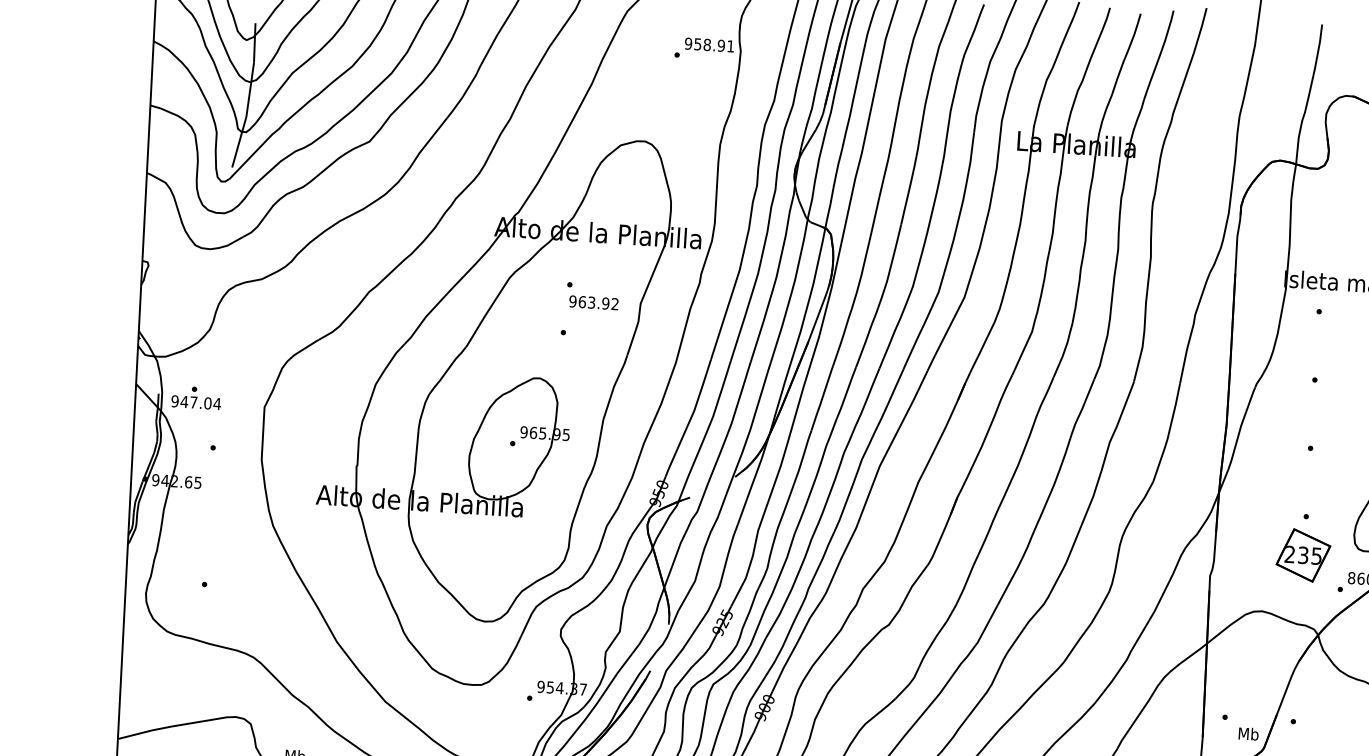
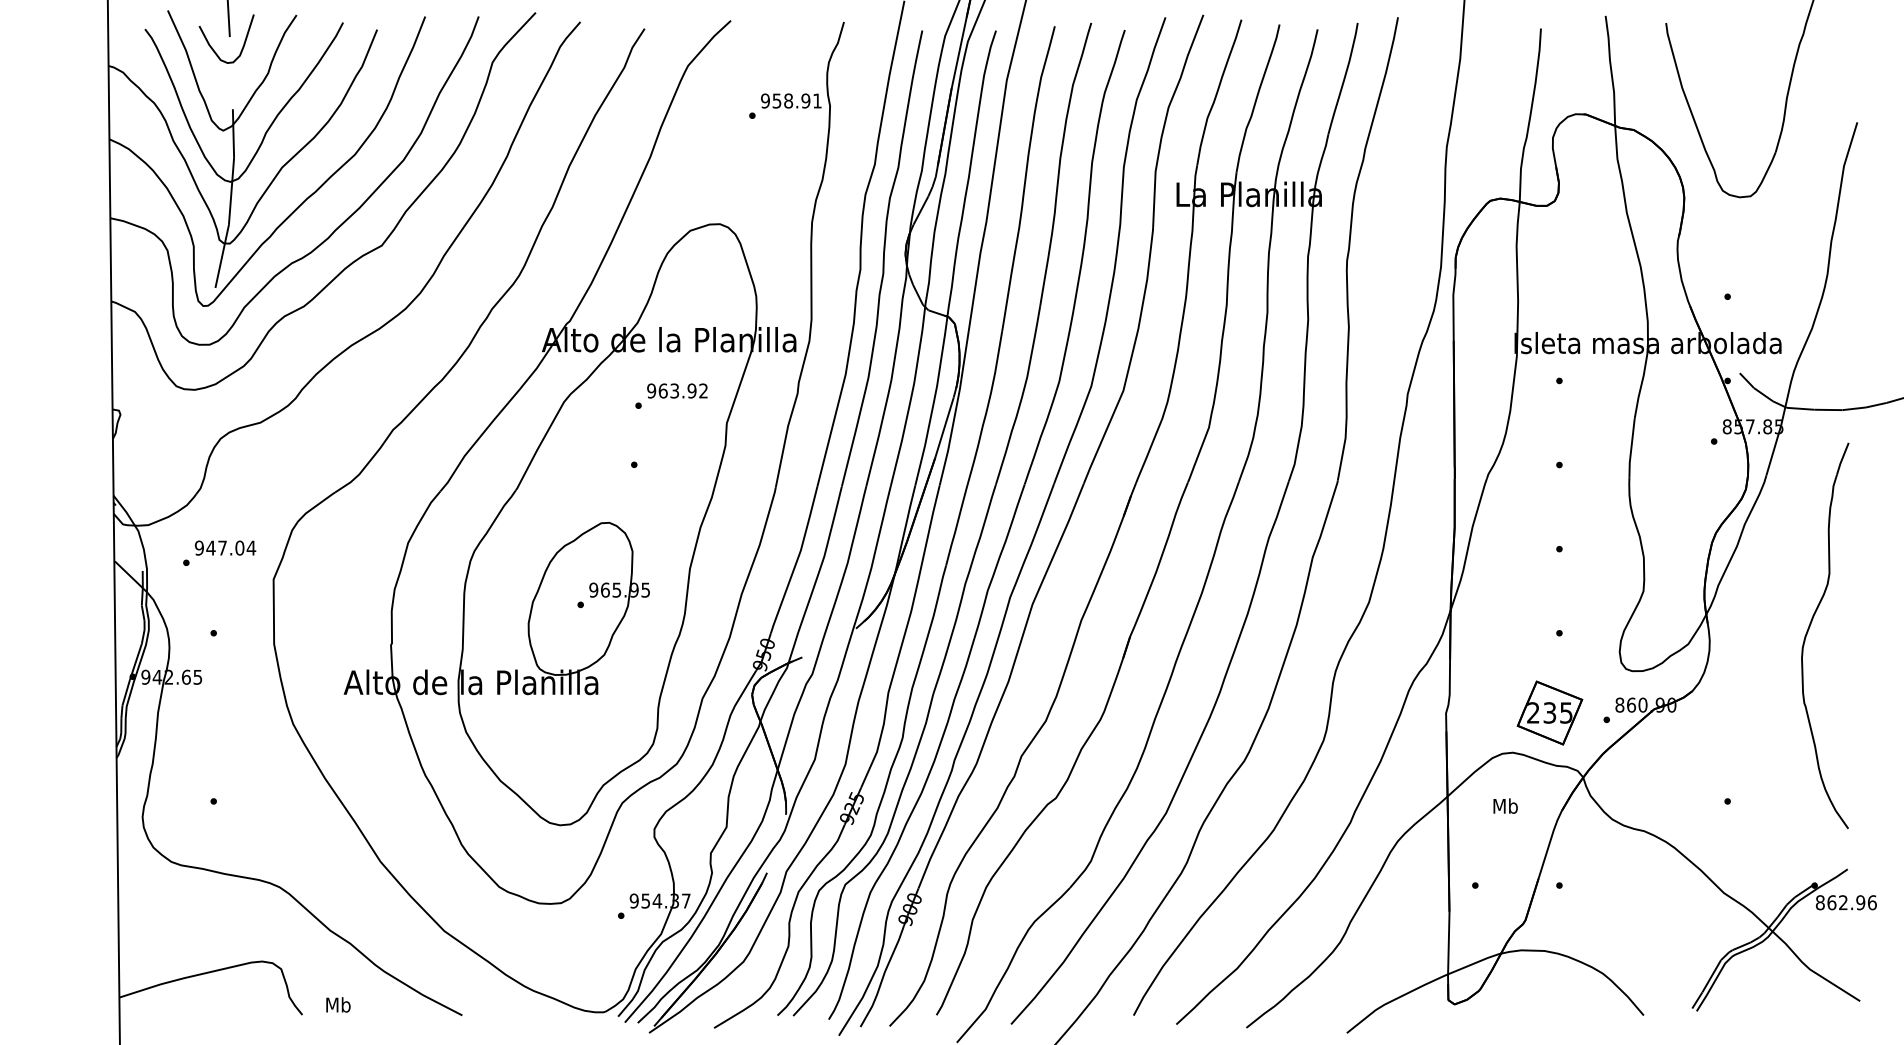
text: (594, 302) -> (677, 390), moved
text: (196, 402) -> (225, 547), moved
part: (1303, 555) -> (1549, 712), moved
text: (1248, 733) -> (1505, 805), moved

